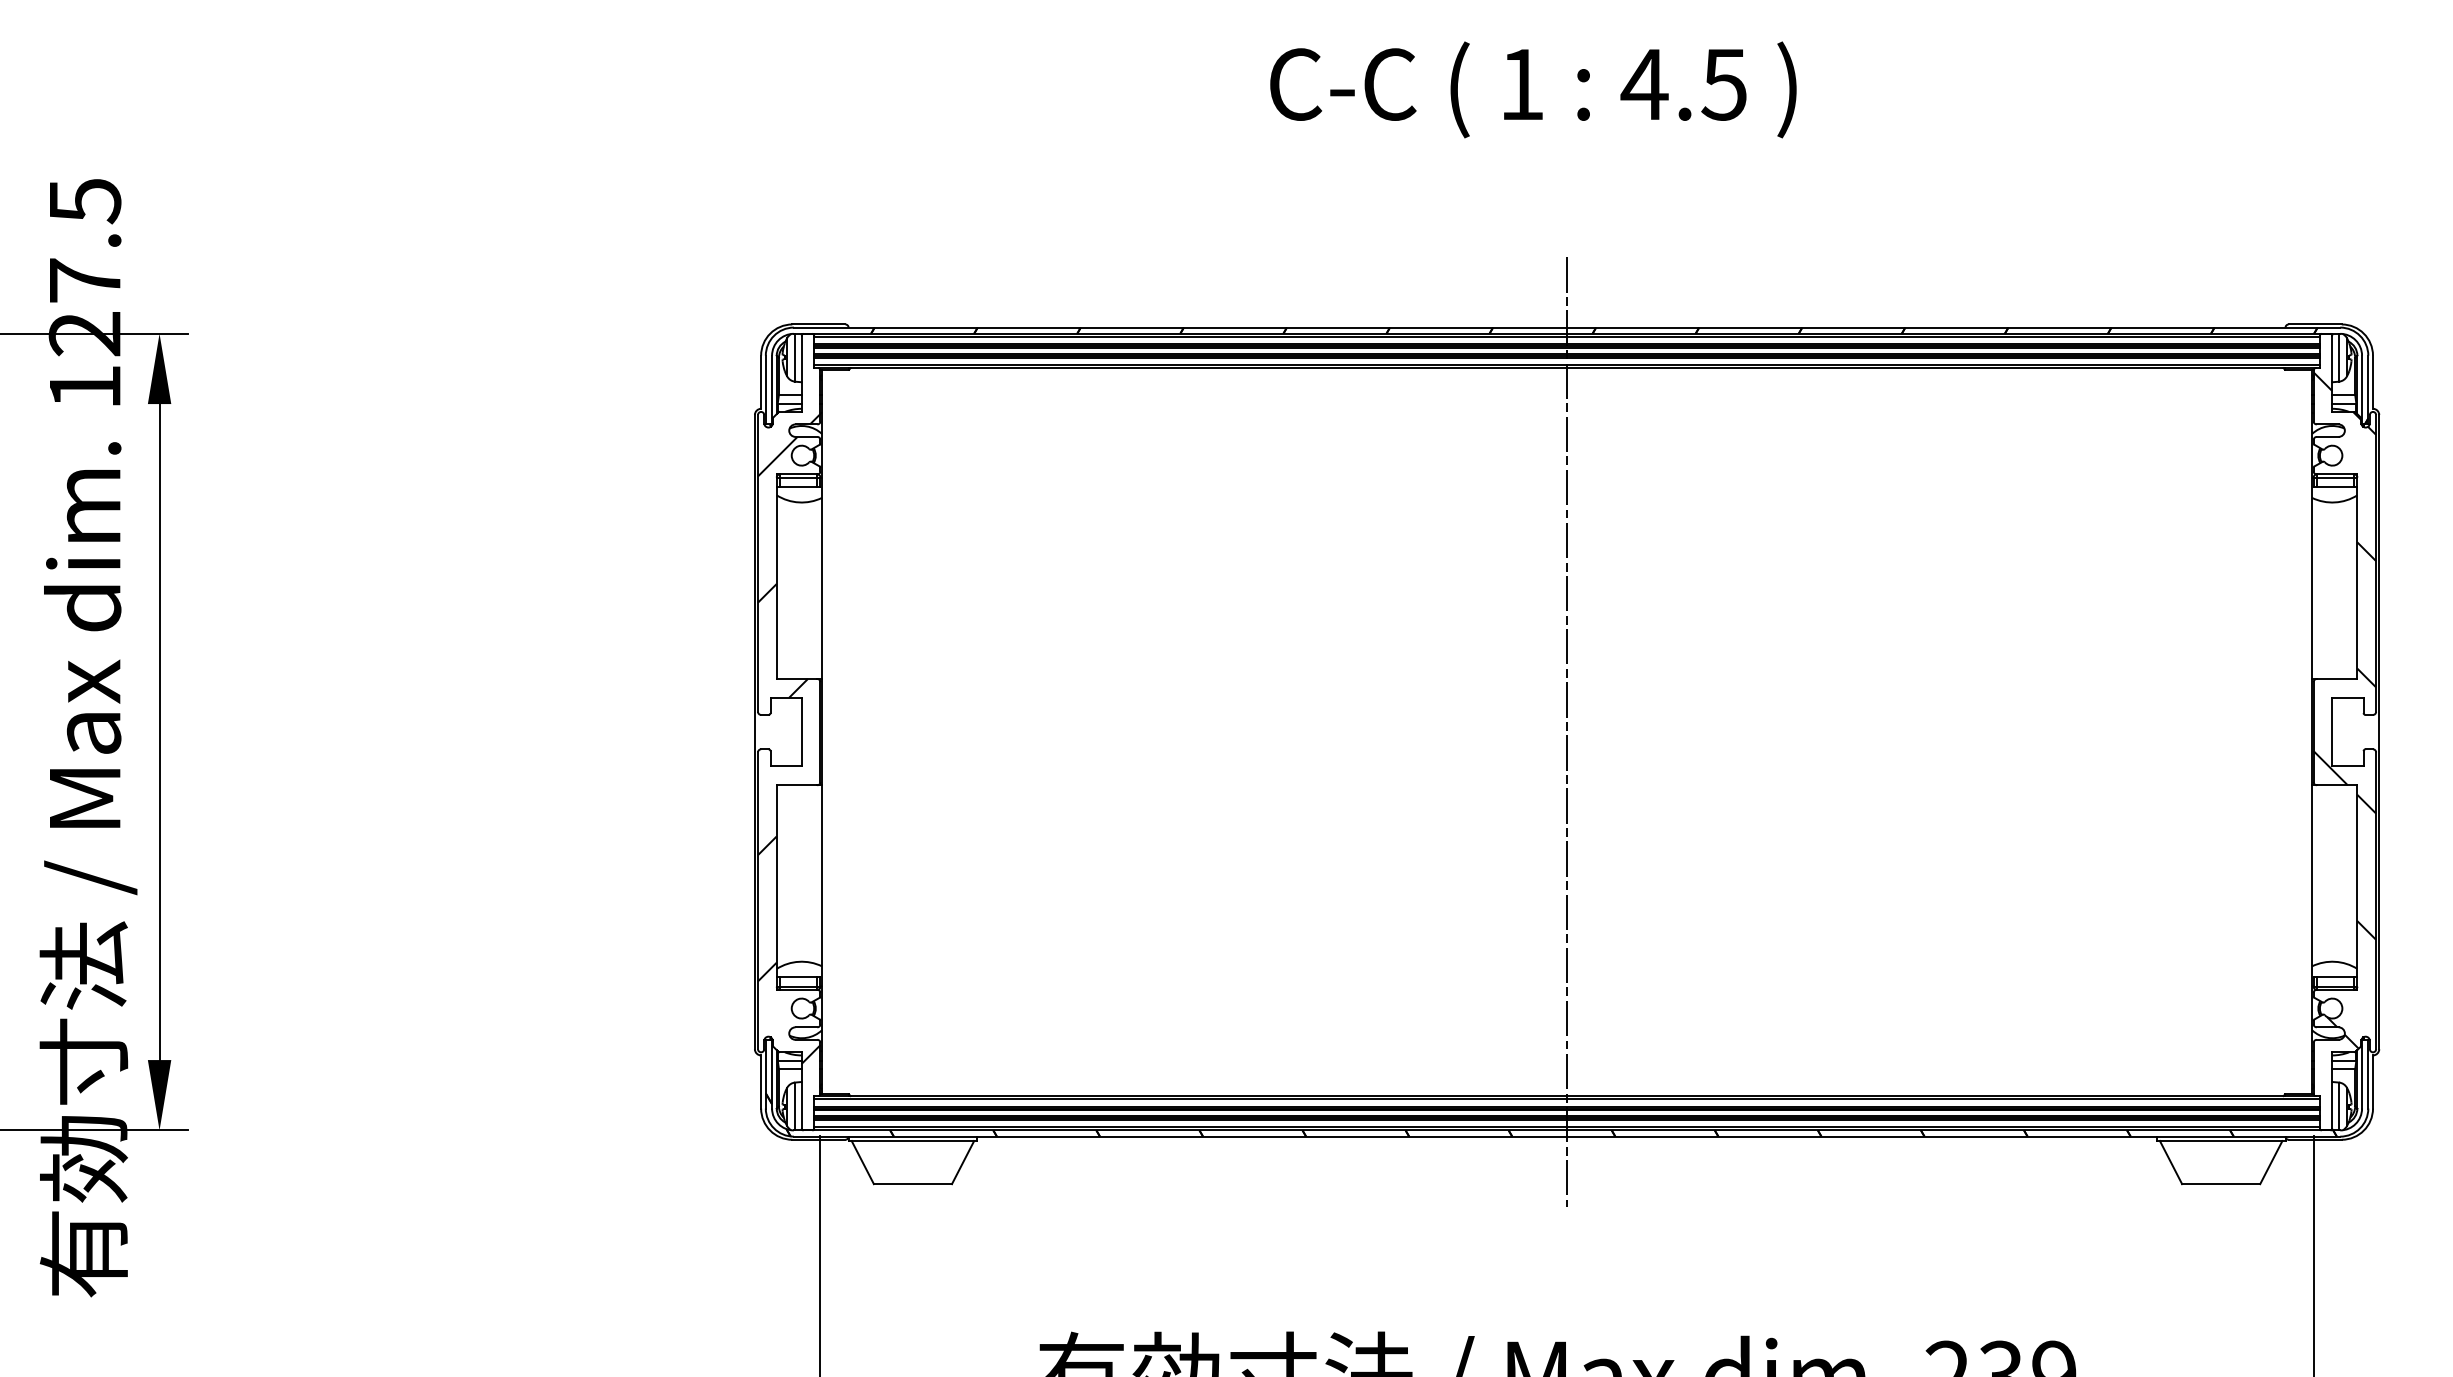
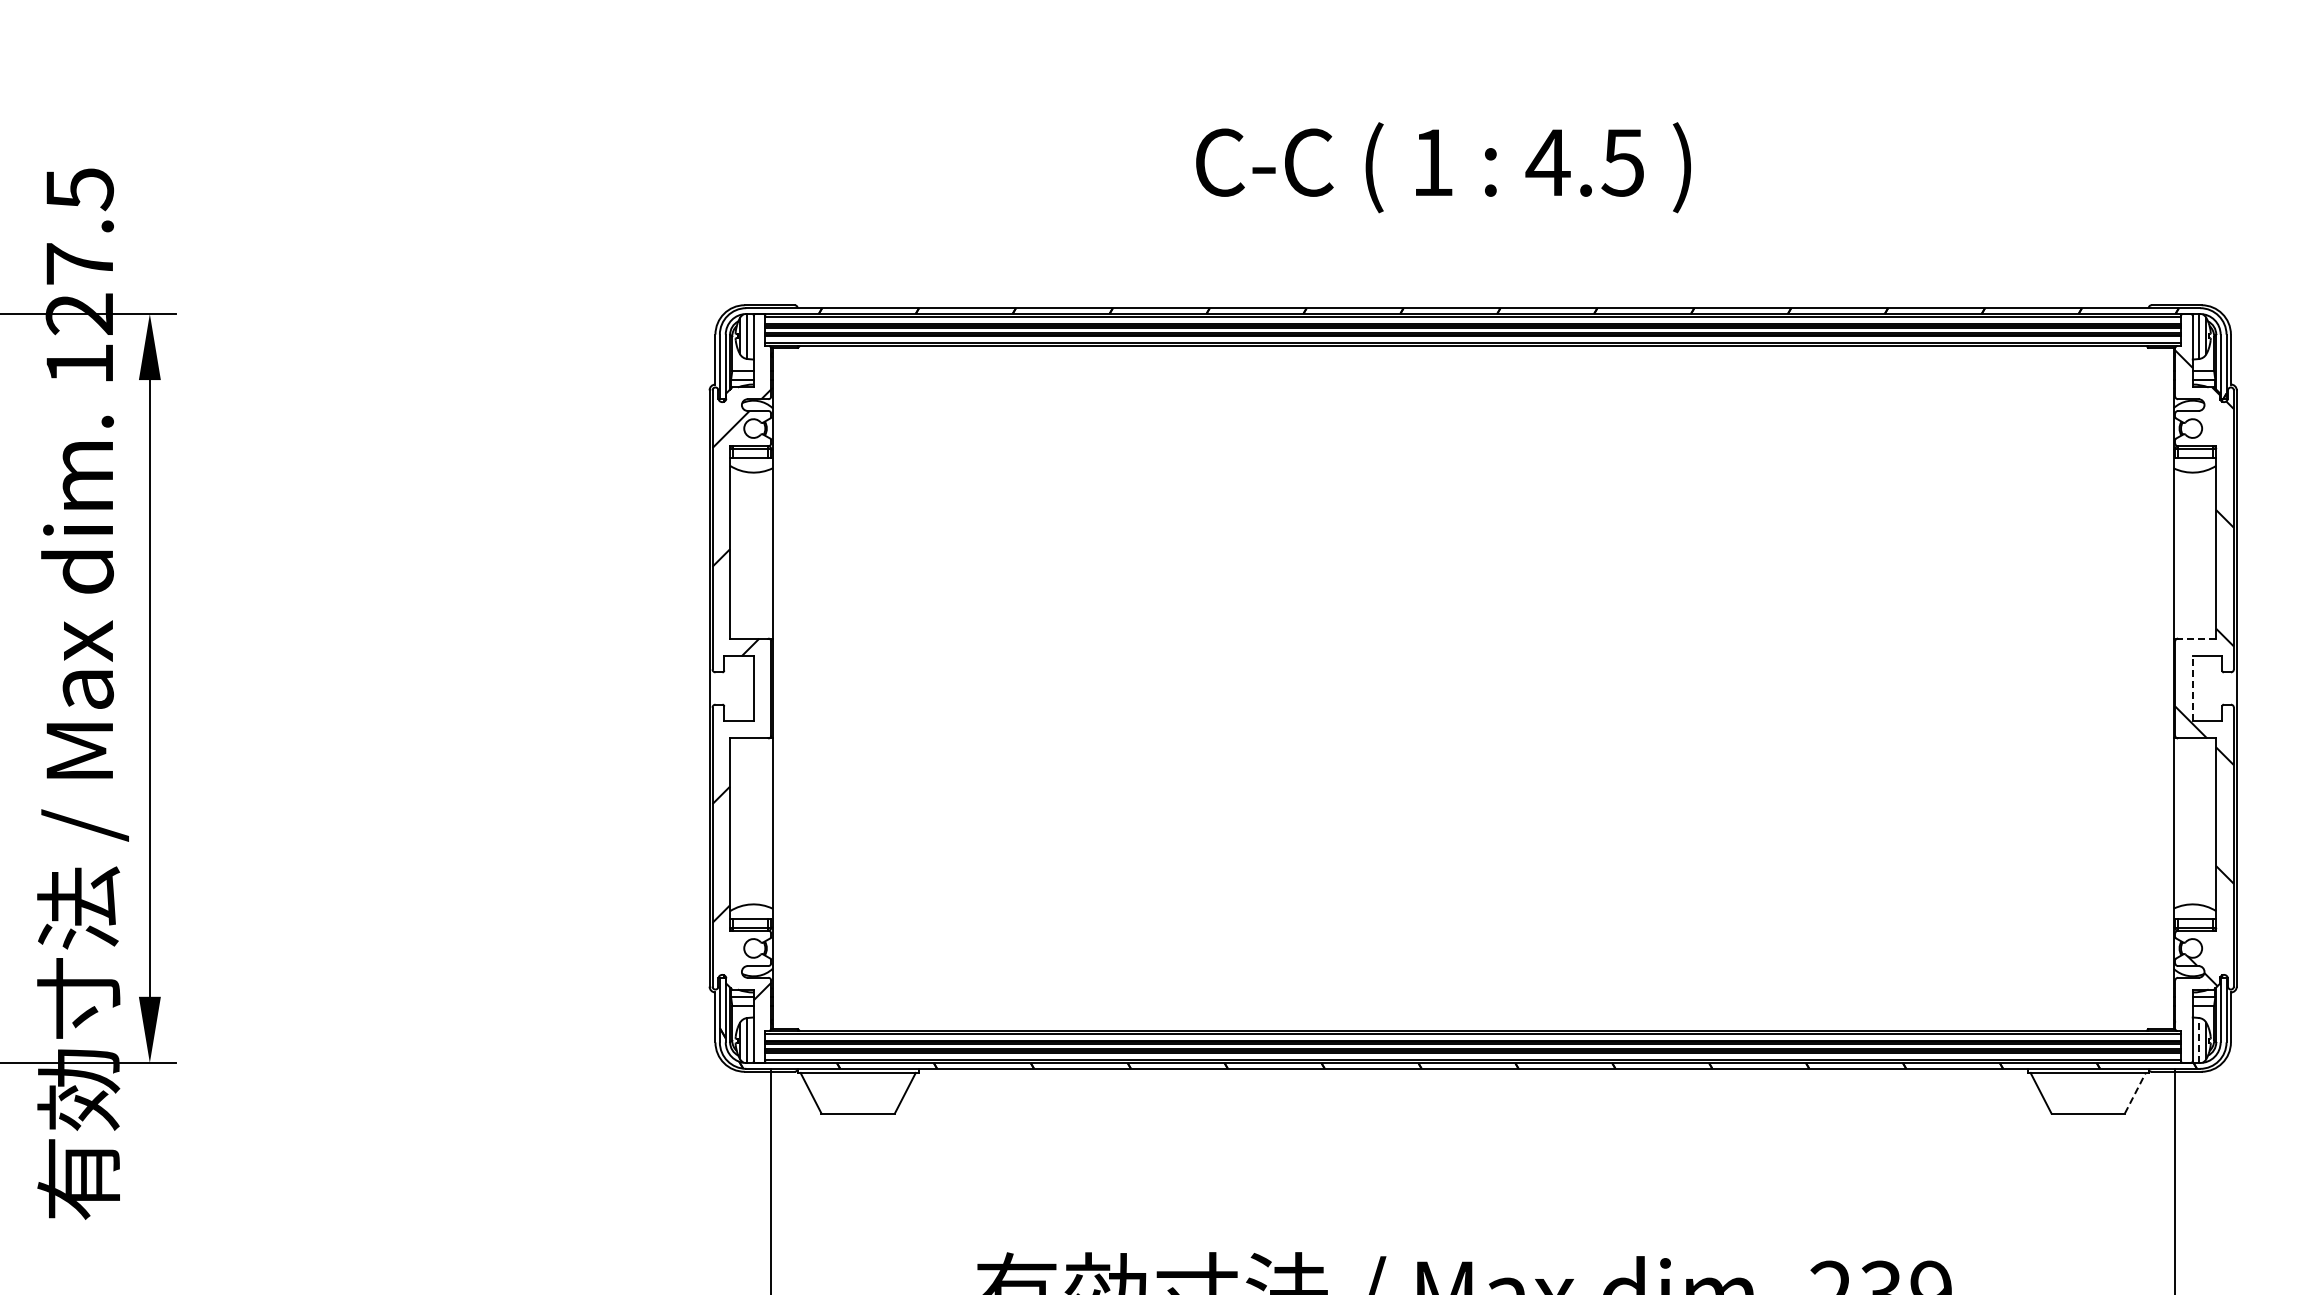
text: (1533, 89) -> (1443, 167), moved
line: (2336, 678) -> (2196, 638), solid -> dashed
line: (1567, 732) -> (1473, 688), removed
line: (2332, 732) -> (2192, 688), solid -> dashed
line: (2338, 1105) -> (2198, 1039), solid -> dashed
line: (2271, 1162) -> (2135, 1093), solid -> dashed

